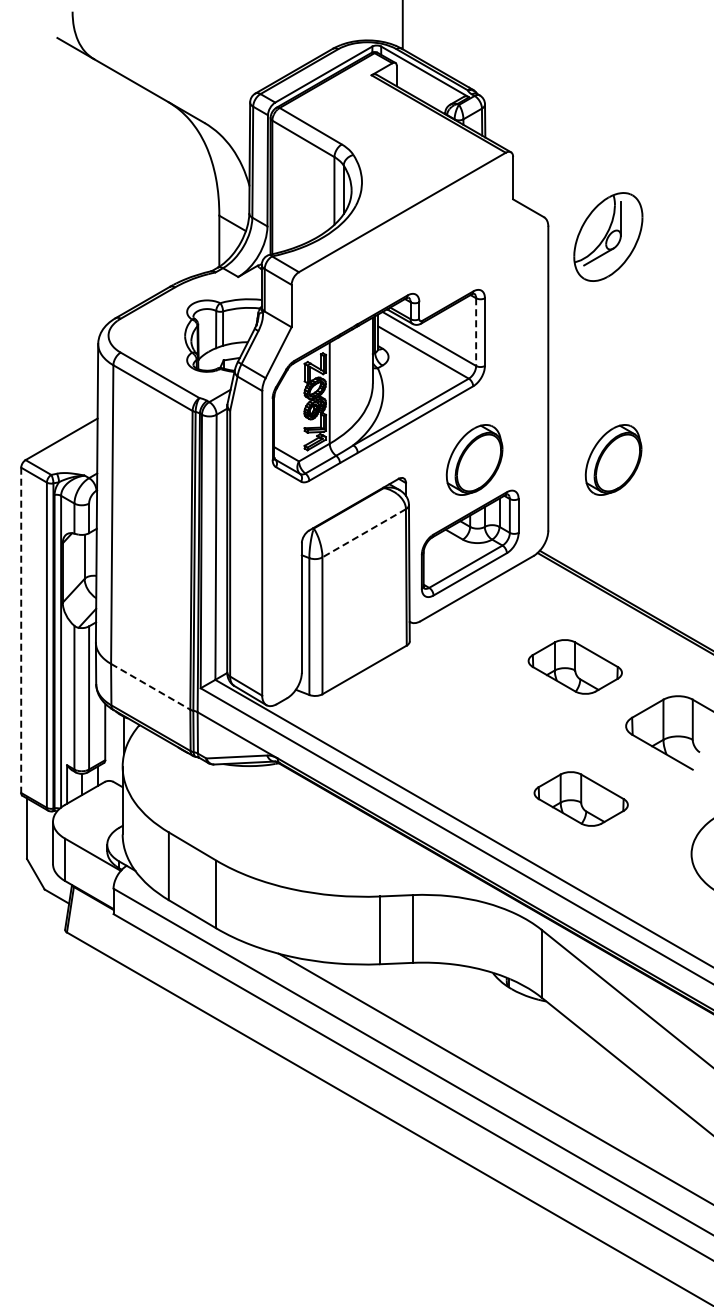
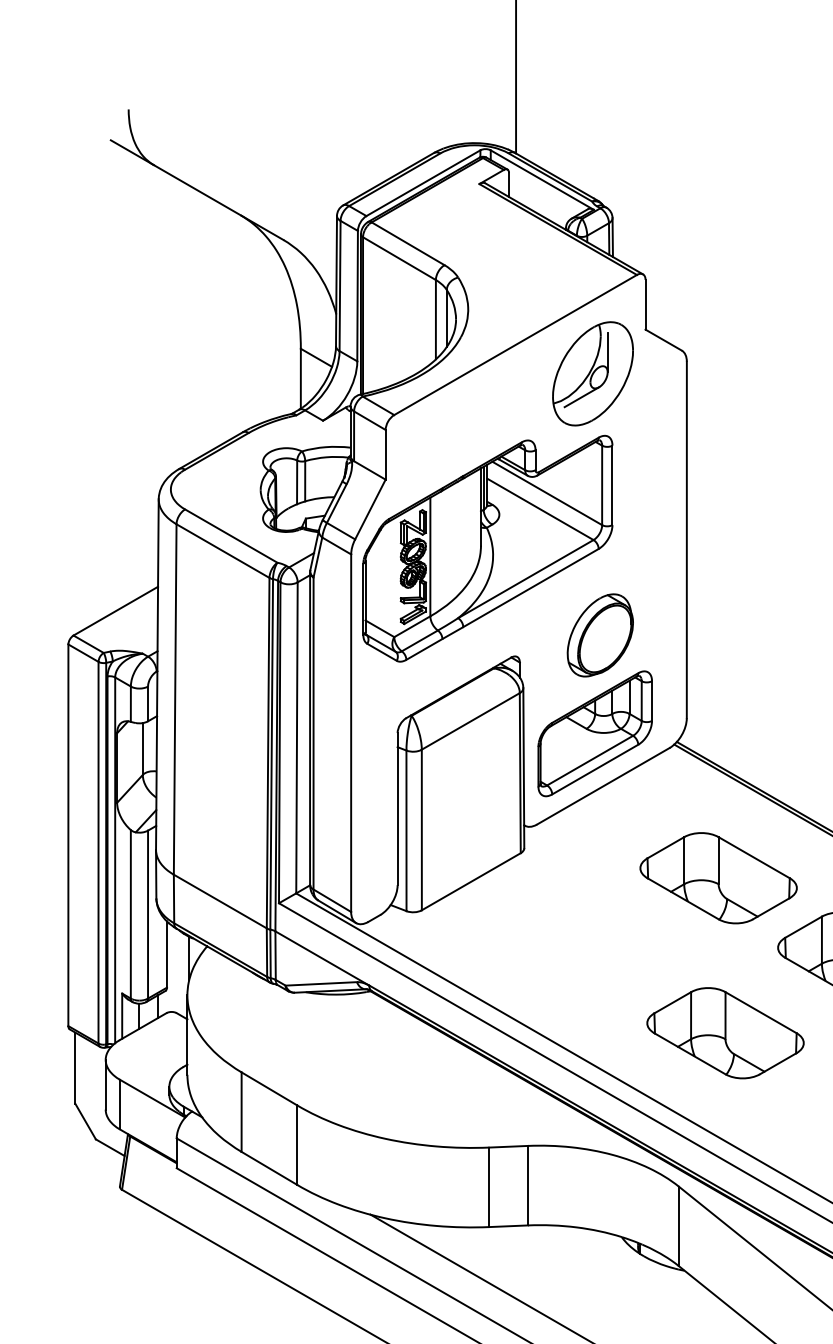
part: (608, 236) -> (593, 373), moved
line: (476, 332) -> (602, 485), dashed -> solid
part: (613, 459) -> (763, 634), removed
line: (363, 533) -> (469, 721), dashed -> solid
line: (21, 630) -> (68, 835), dashed -> solid
part: (574, 666) -> (717, 877), size x1.43
line: (150, 686) -> (220, 901), dashed -> solid
part: (580, 798) -> (724, 1032), size x1.43

